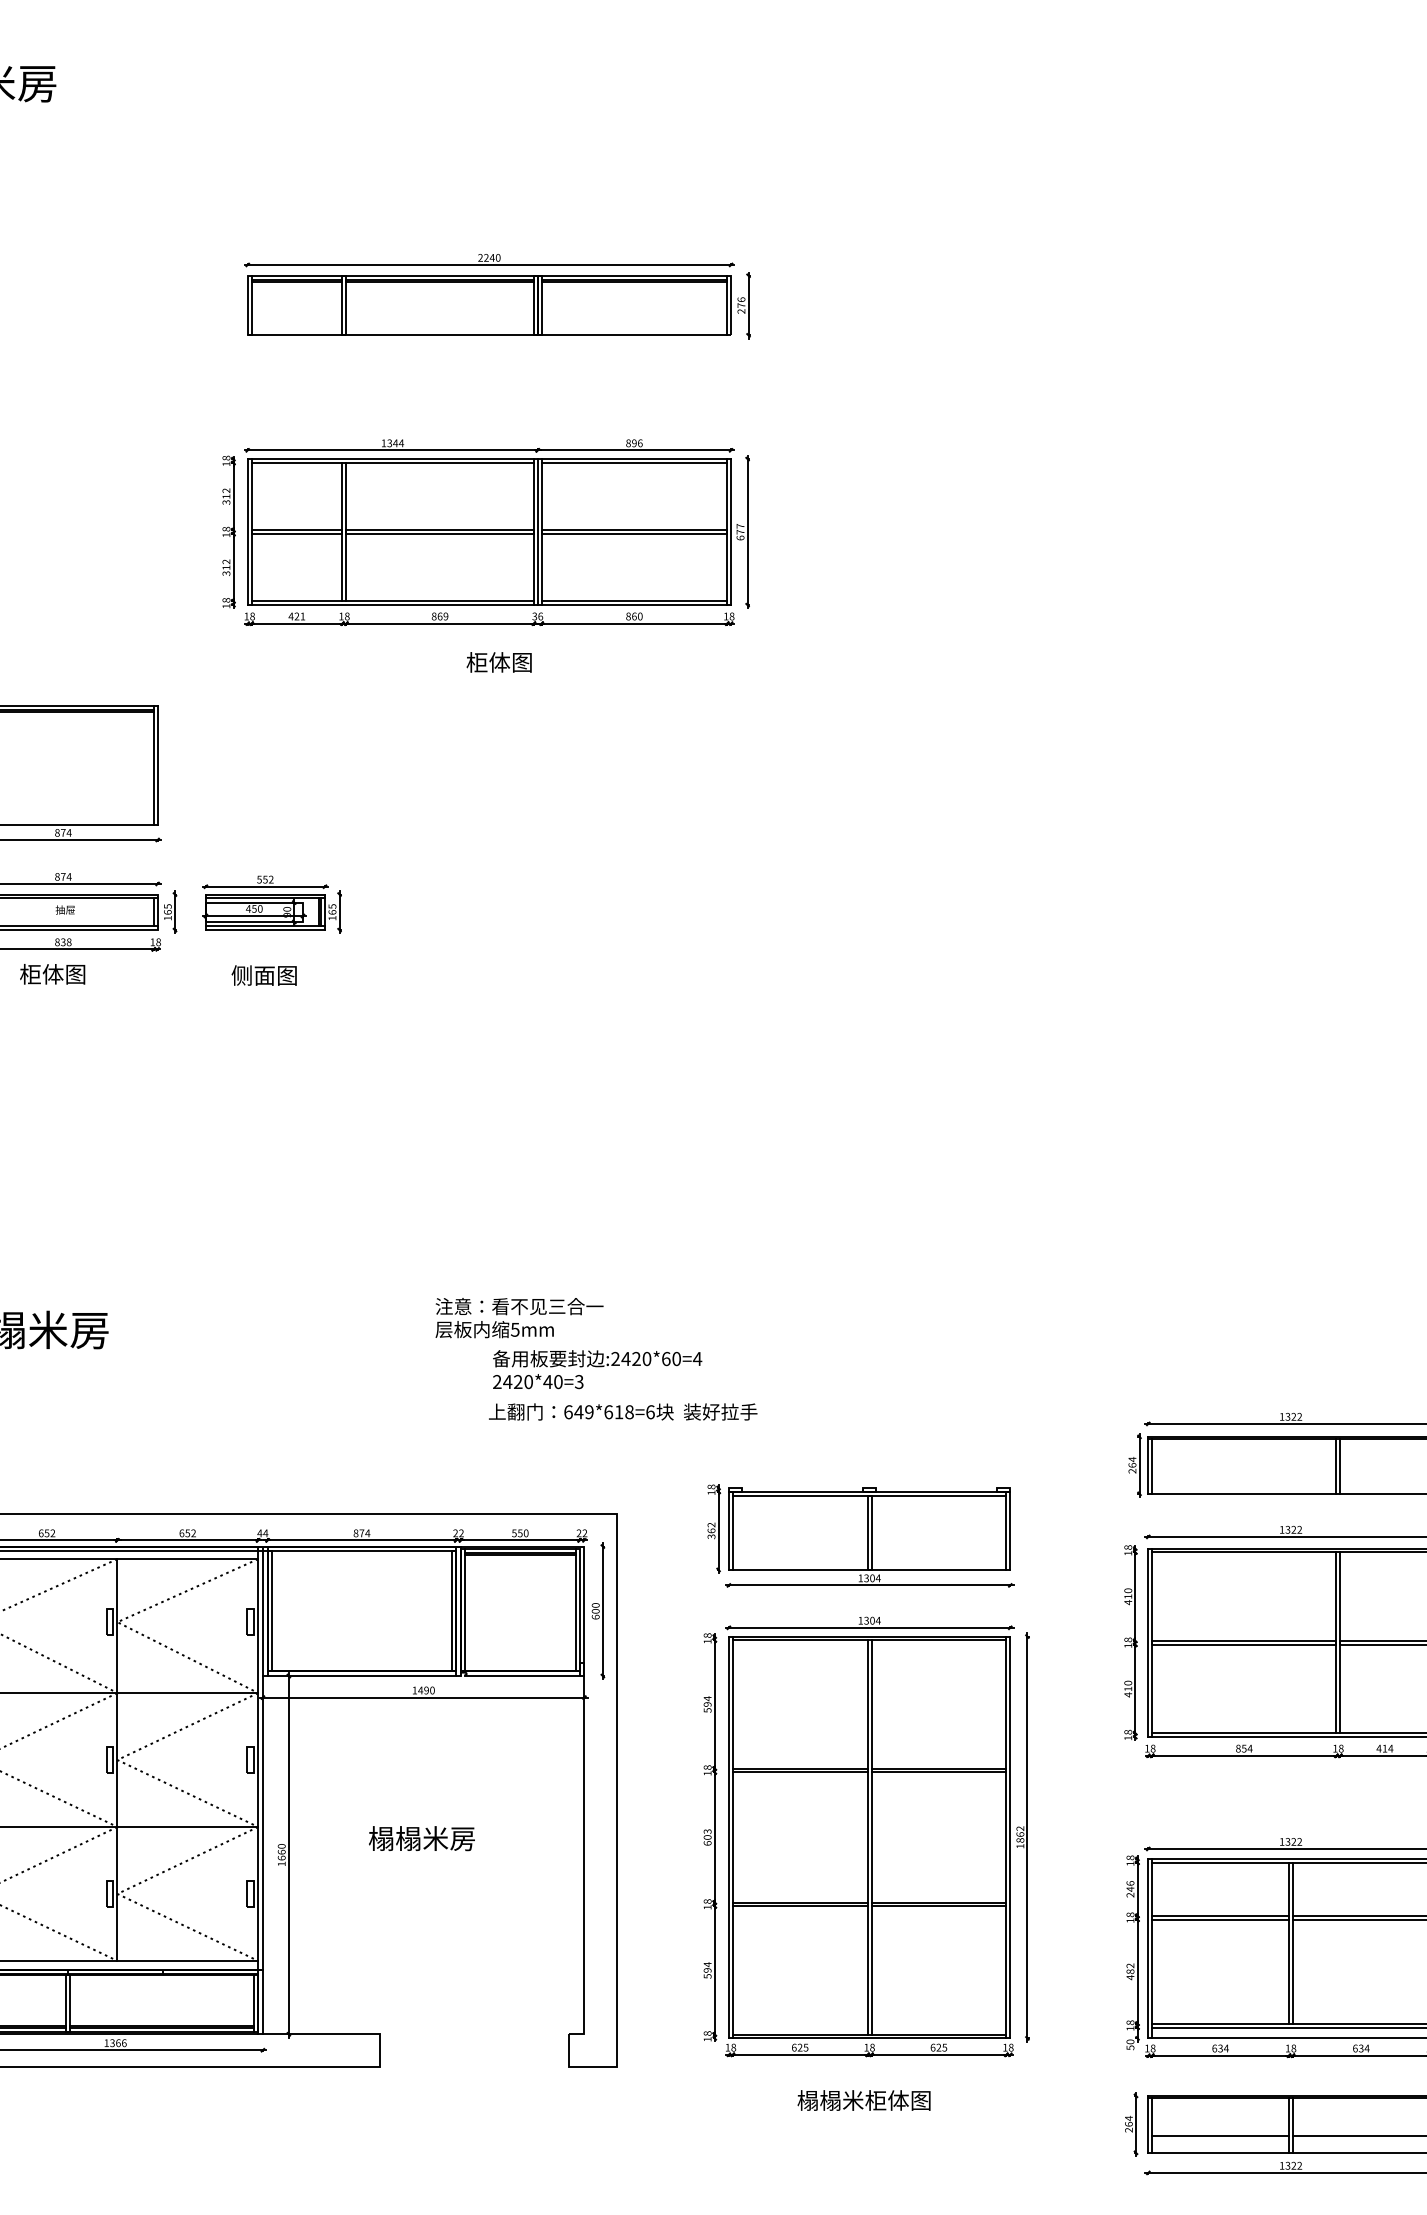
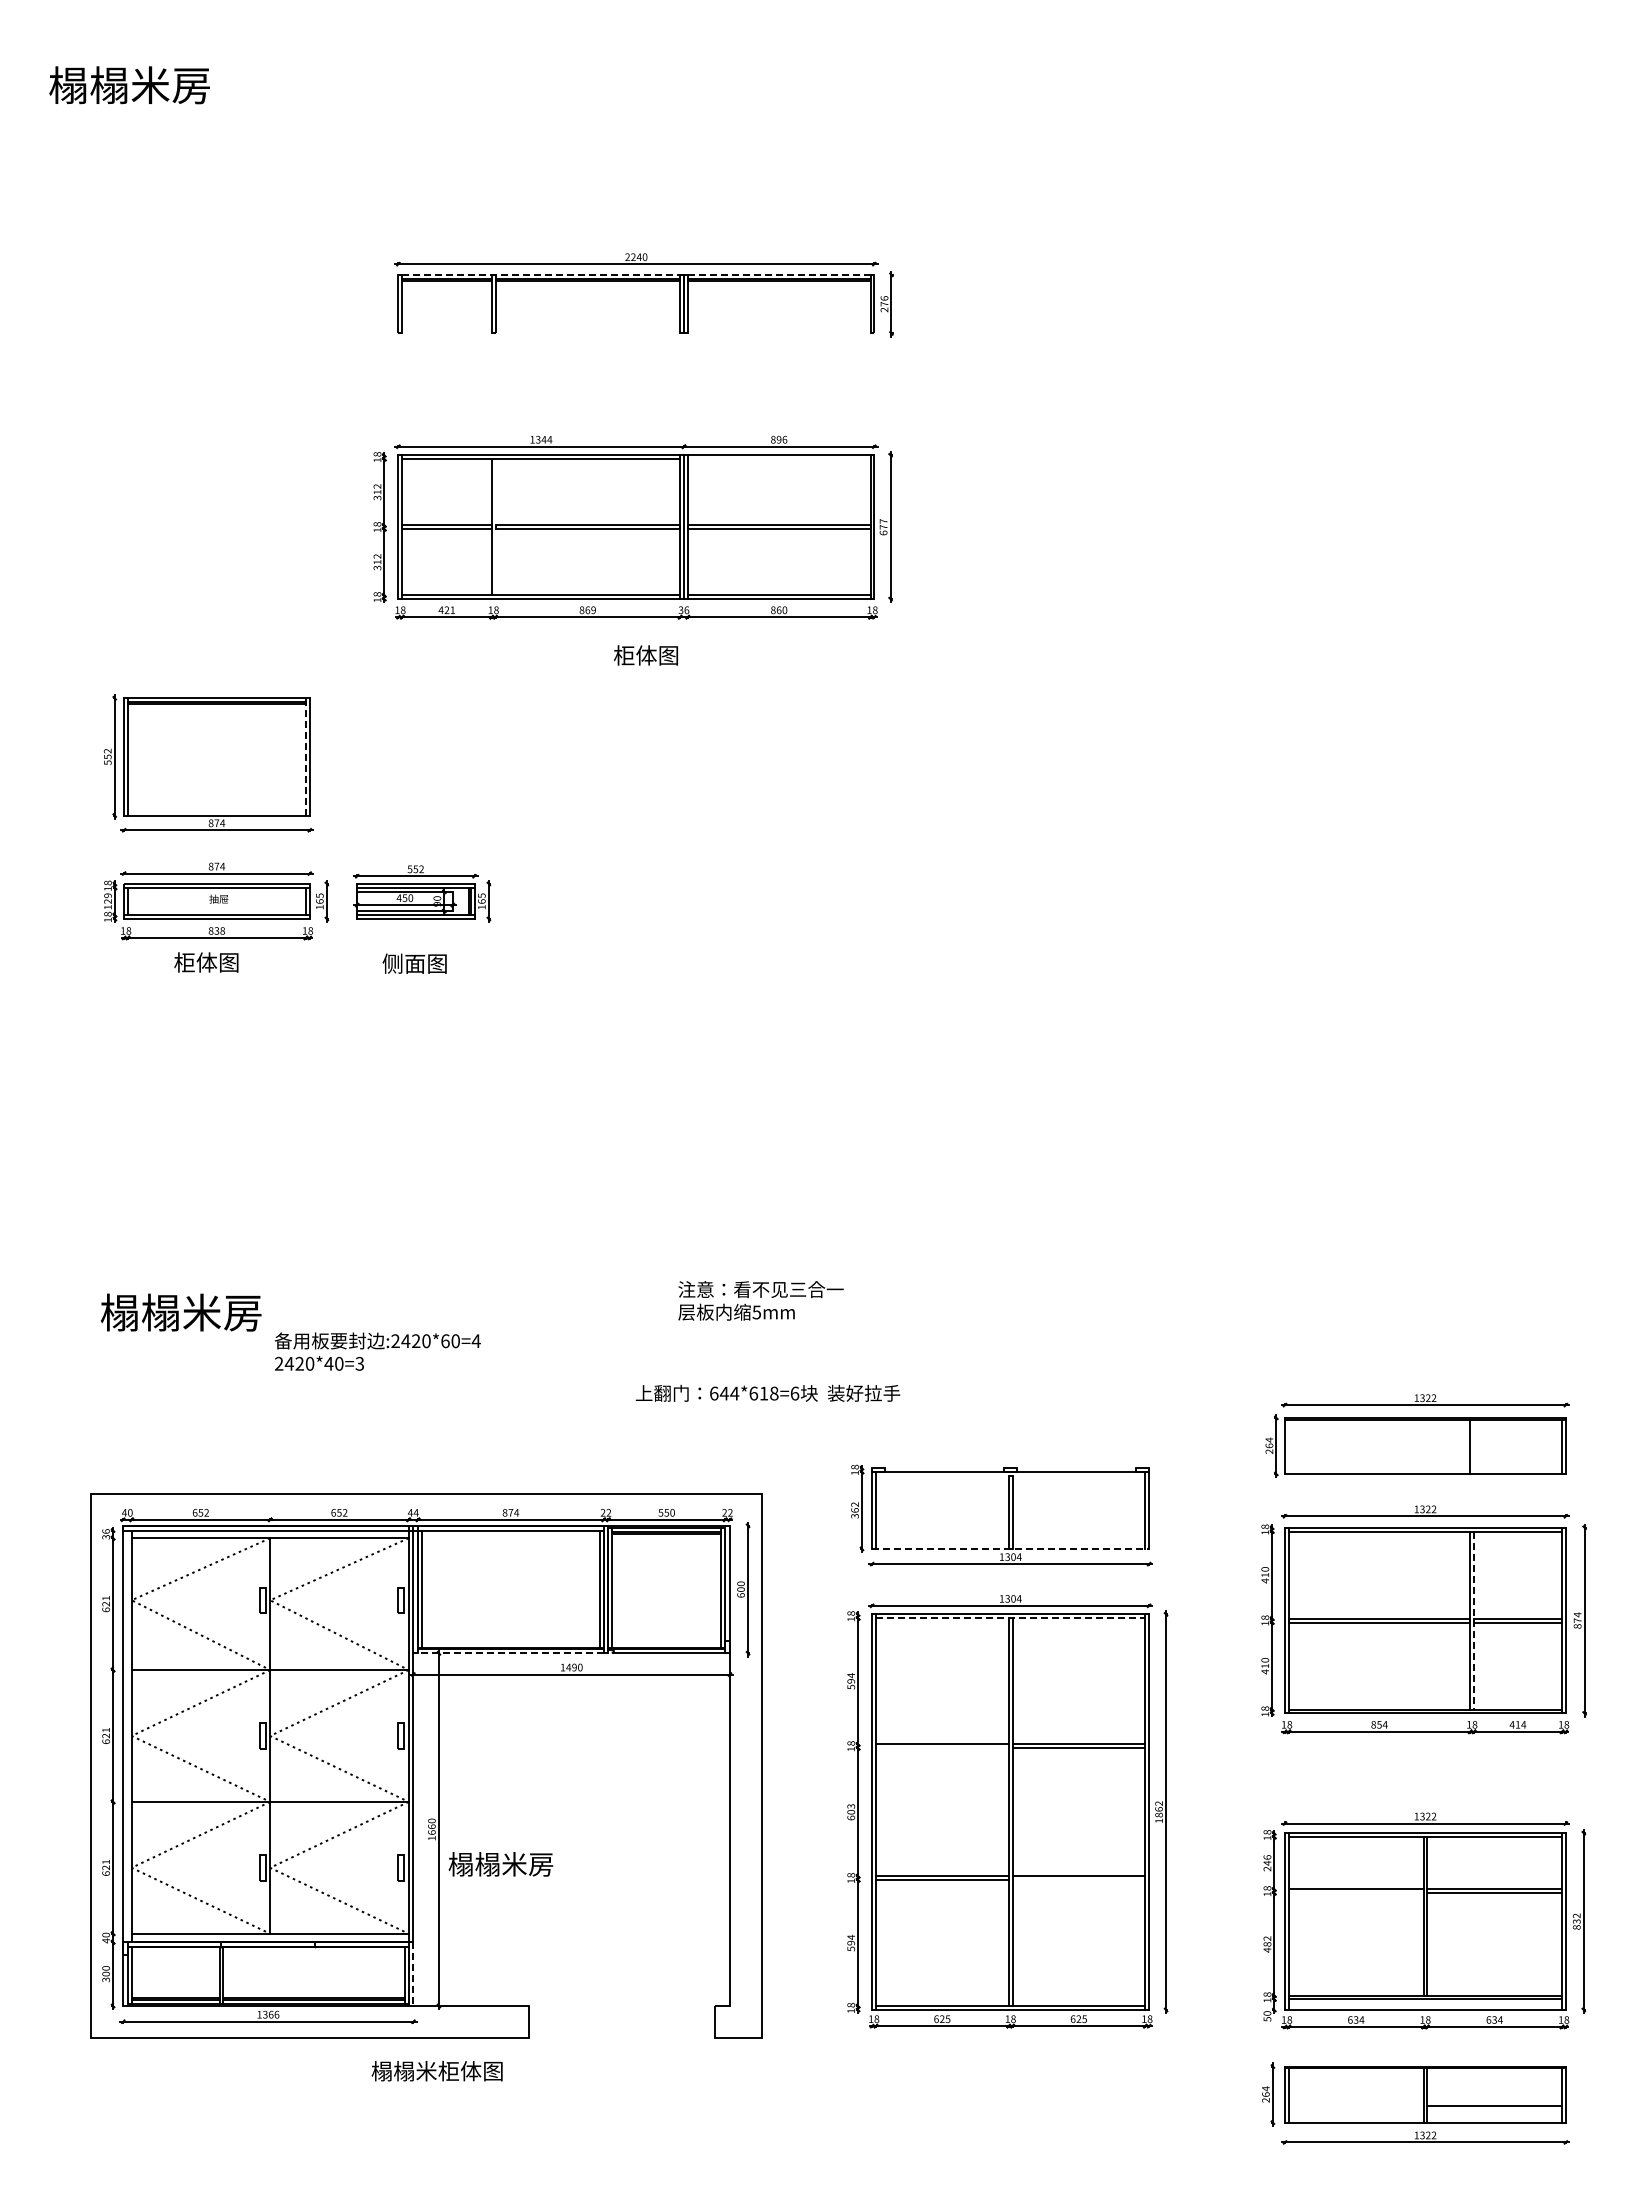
line: (488, 275) -> (635, 274), solid -> dashed
line: (487, 335) -> (634, 333), removed
line: (633, 463) -> (778, 459), removed
line: (346, 532) -> (495, 527), removed
line: (153, 765) -> (305, 756), solid -> dashed
text: (519, 1317) -> (760, 1300), moved
text: (597, 1369) -> (377, 1351), moved
text: (589, 1412) -> (734, 1393), 649*618=6 -> 644*618=6
line: (1151, 1465) -> (1288, 1446), removed
line: (1340, 1465) -> (1474, 1446), removed
line: (869, 1495) -> (1010, 1475), removed
line: (869, 1569) -> (1010, 1548), solid -> dashed
line: (869, 1640) -> (1010, 1618), solid -> dashed
line: (1340, 1643) -> (1474, 1621), solid -> dashed
line: (359, 1676) -> (508, 1653), solid -> dashed
line: (799, 1772) -> (941, 1748), removed
text: (421, 1838) -> (500, 1864), moved
line: (938, 1906) -> (1078, 1880), removed
line: (1219, 1920) -> (1355, 1893), removed
line: (263, 2002) -> (413, 1974), solid -> dashed
text: (863, 2100) -> (436, 2071), moved
line: (1219, 2135) -> (1355, 2105), removed

